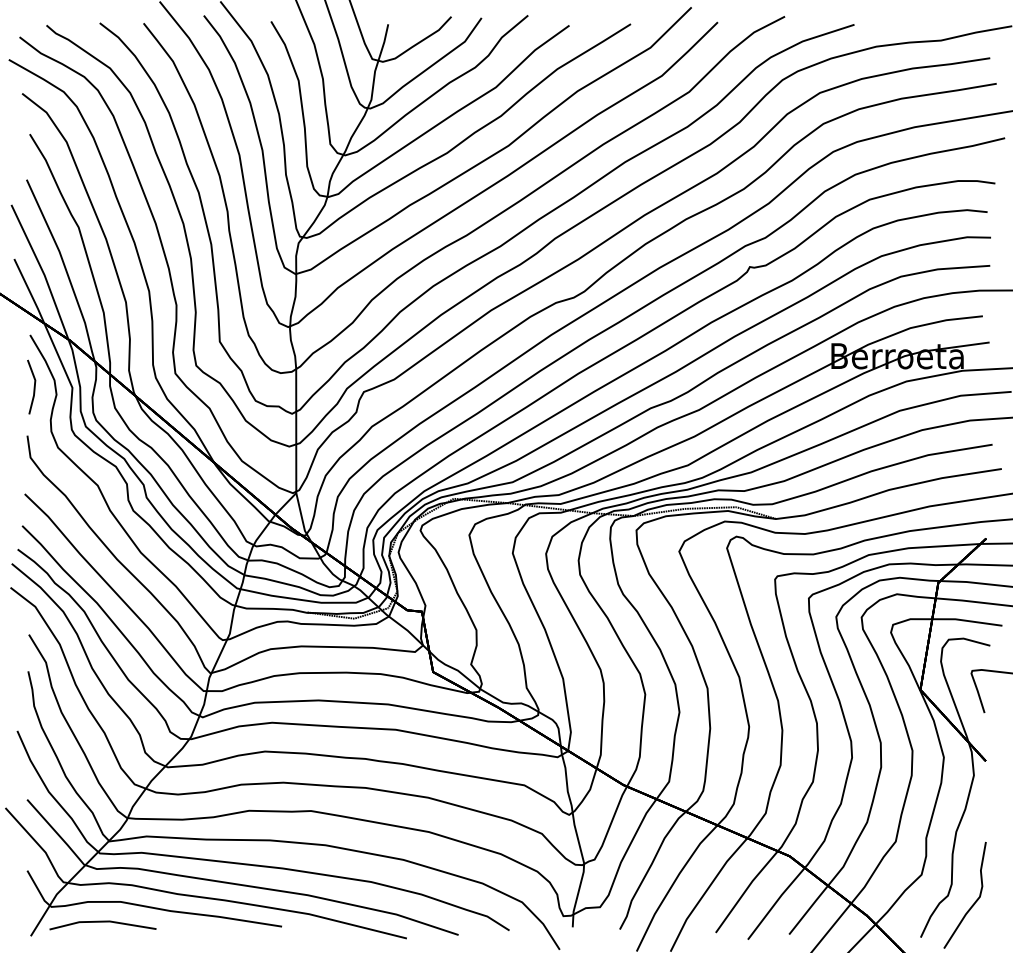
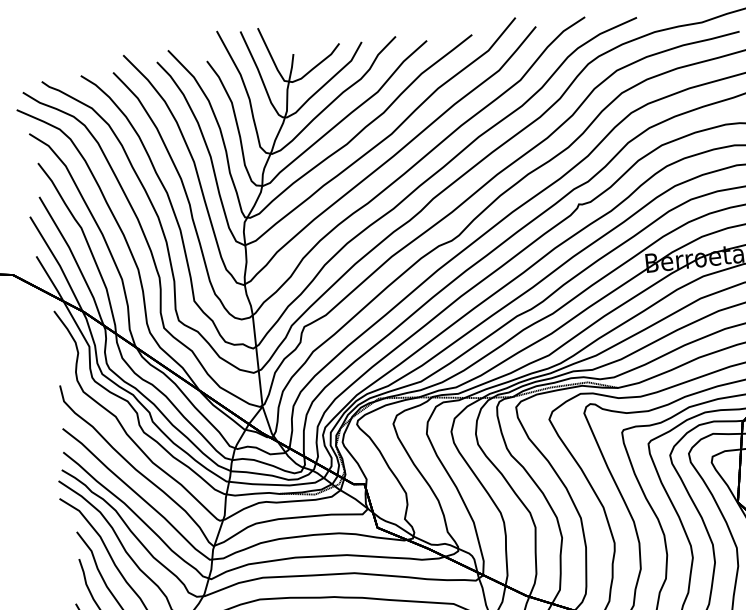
line: (33, 386) -> (60, 348), removed

